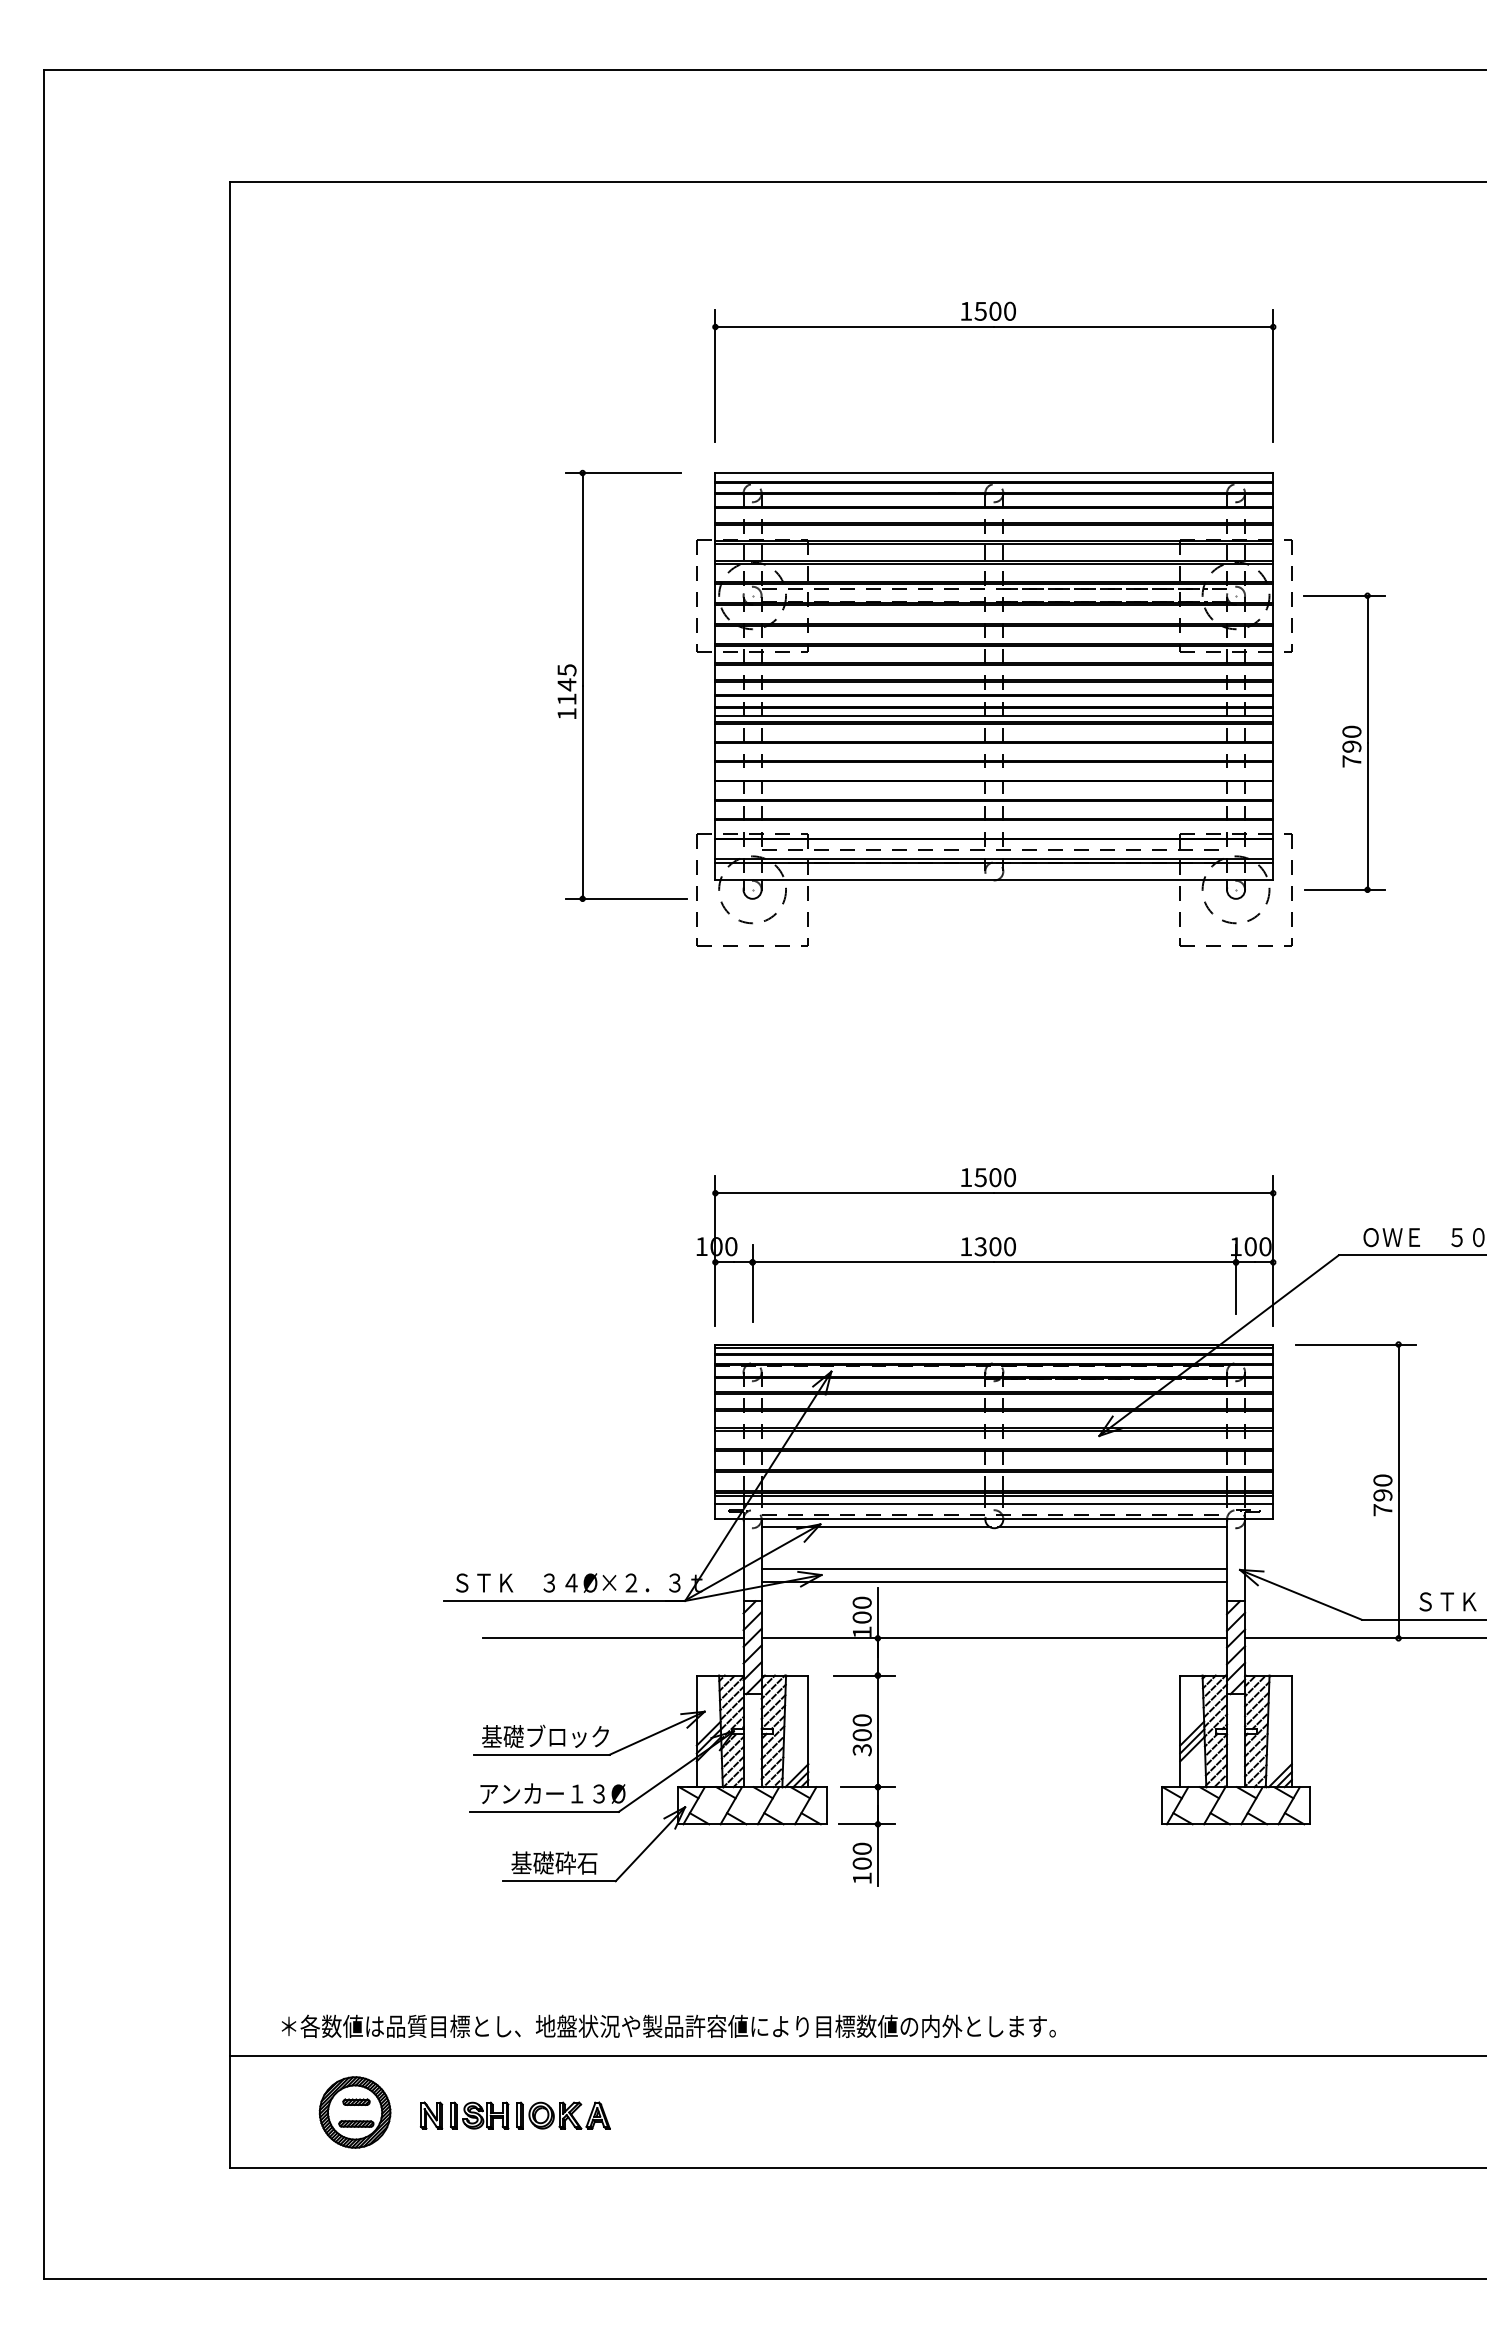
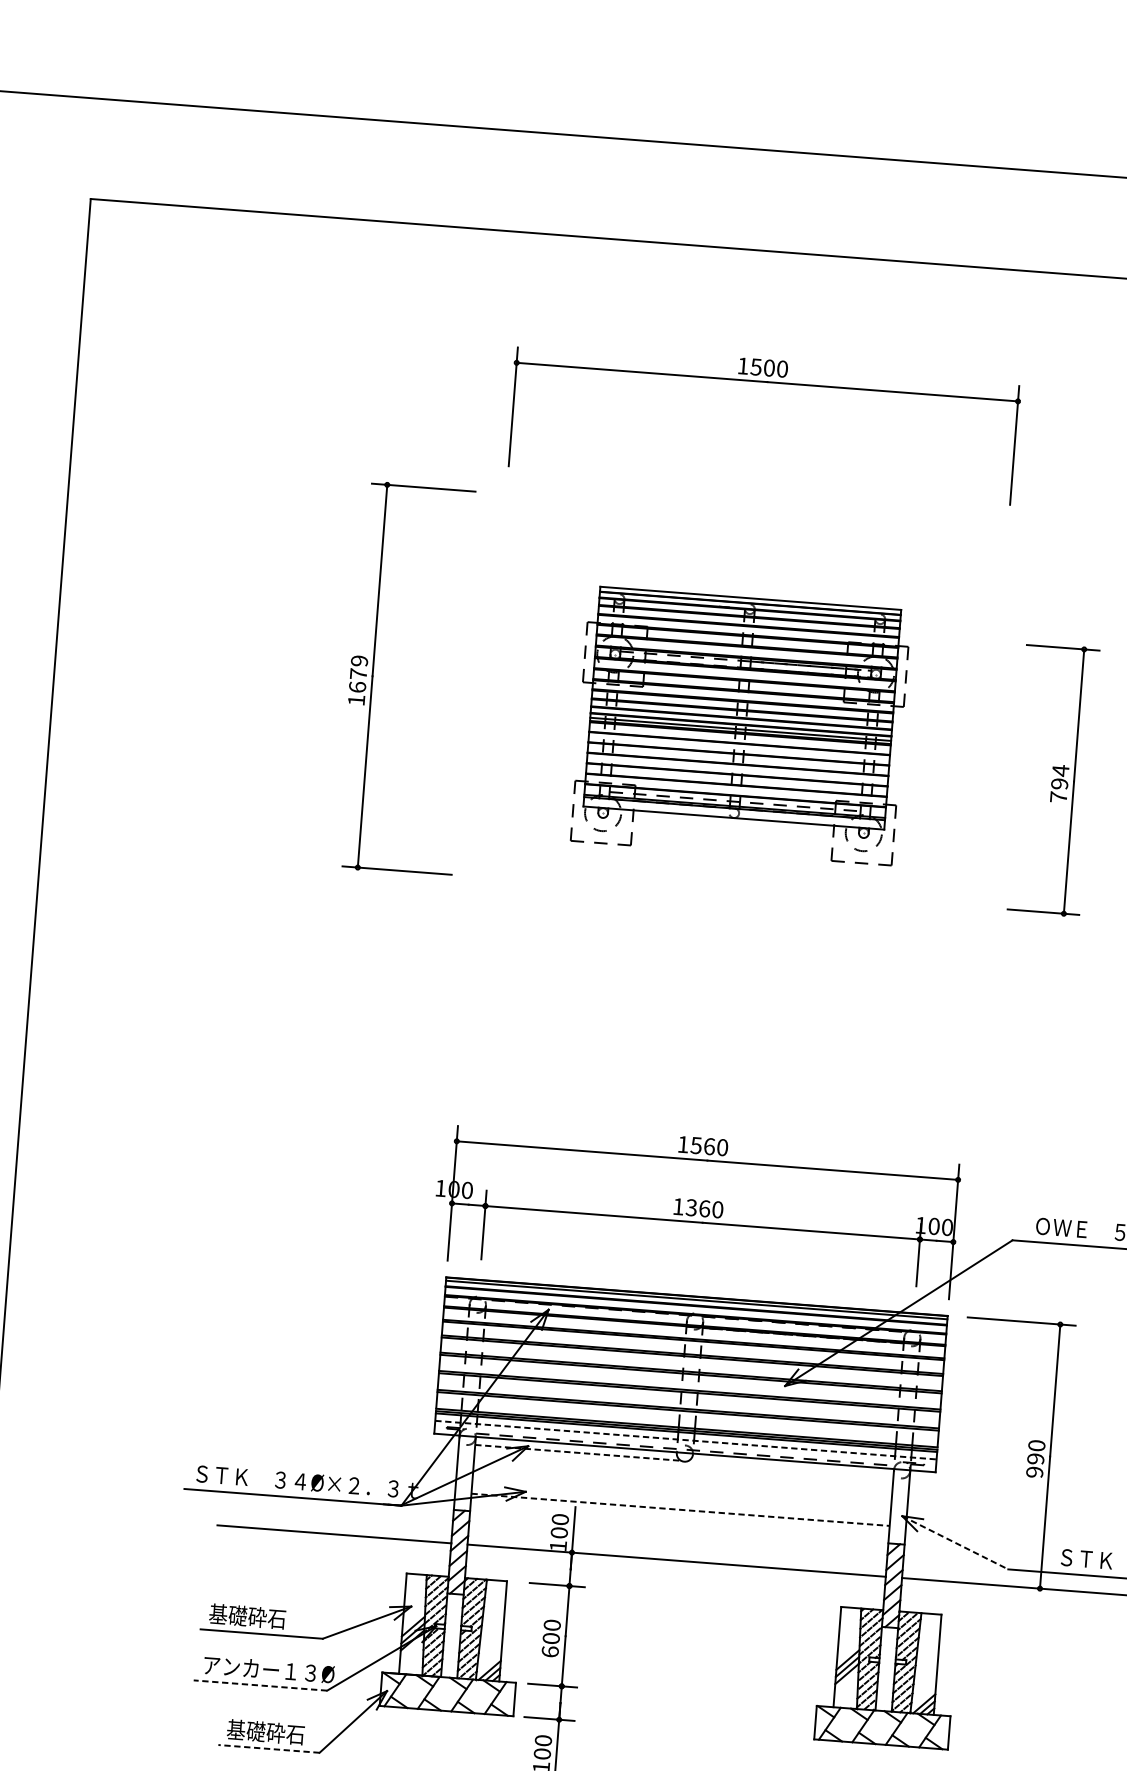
text: (566, 684) -> (358, 673), 1145 -> 1679
part: (994, 709) -> (741, 725), size x0.6
text: (1351, 731) -> (1060, 770), 790 -> 794
text: (995, 1177) -> (709, 1146), 1500 -> 1560
text: (995, 1246) -> (704, 1208), 1300 -> 1360
line: (994, 1504) -> (686, 1440), solid -> dashed
text: (1382, 1510) -> (1034, 1472), 790 -> 990
line: (876, 1527) -> (578, 1452), solid -> dashed
line: (1112, 1527) -> (790, 1469), removed
line: (994, 1569) -> (681, 1498), removed
line: (994, 1581) -> (680, 1509), solid -> dashed
line: (1300, 1594) -> (954, 1542), solid -> dashed
text: (566, 1736) -> (285, 1619), 基礎ブロック -> 基礎砕石
text: (861, 1749) -> (549, 1651), 300 -> 600
line: (544, 1811) -> (260, 1685), solid -> dashed
line: (558, 1881) -> (268, 1749), solid -> dashed

